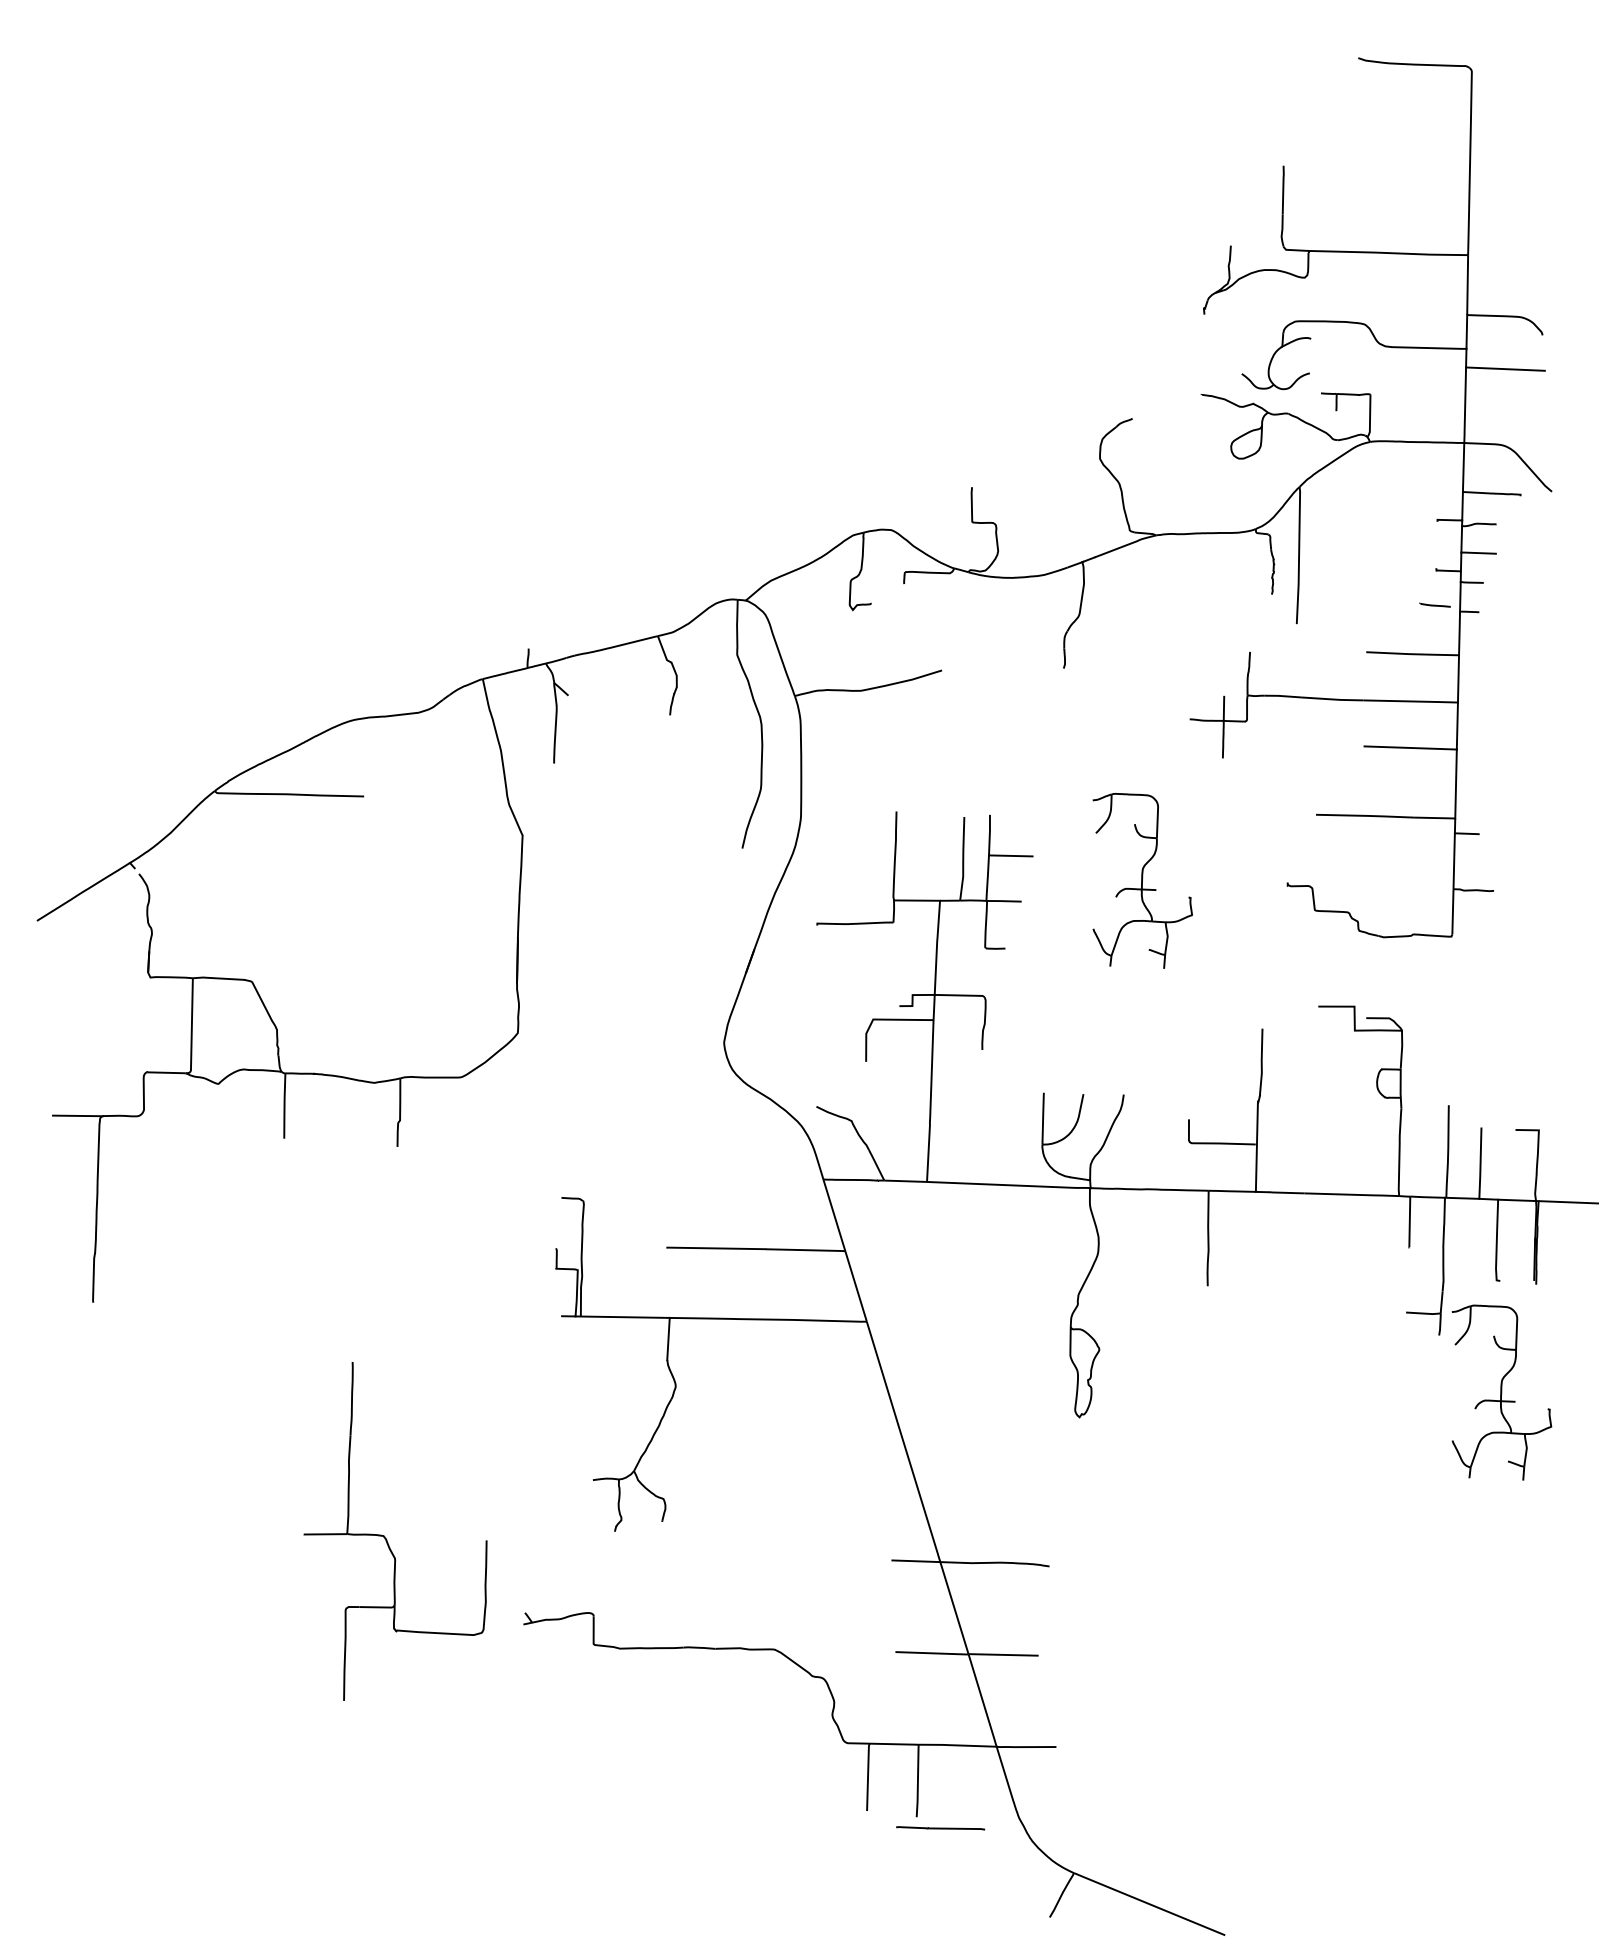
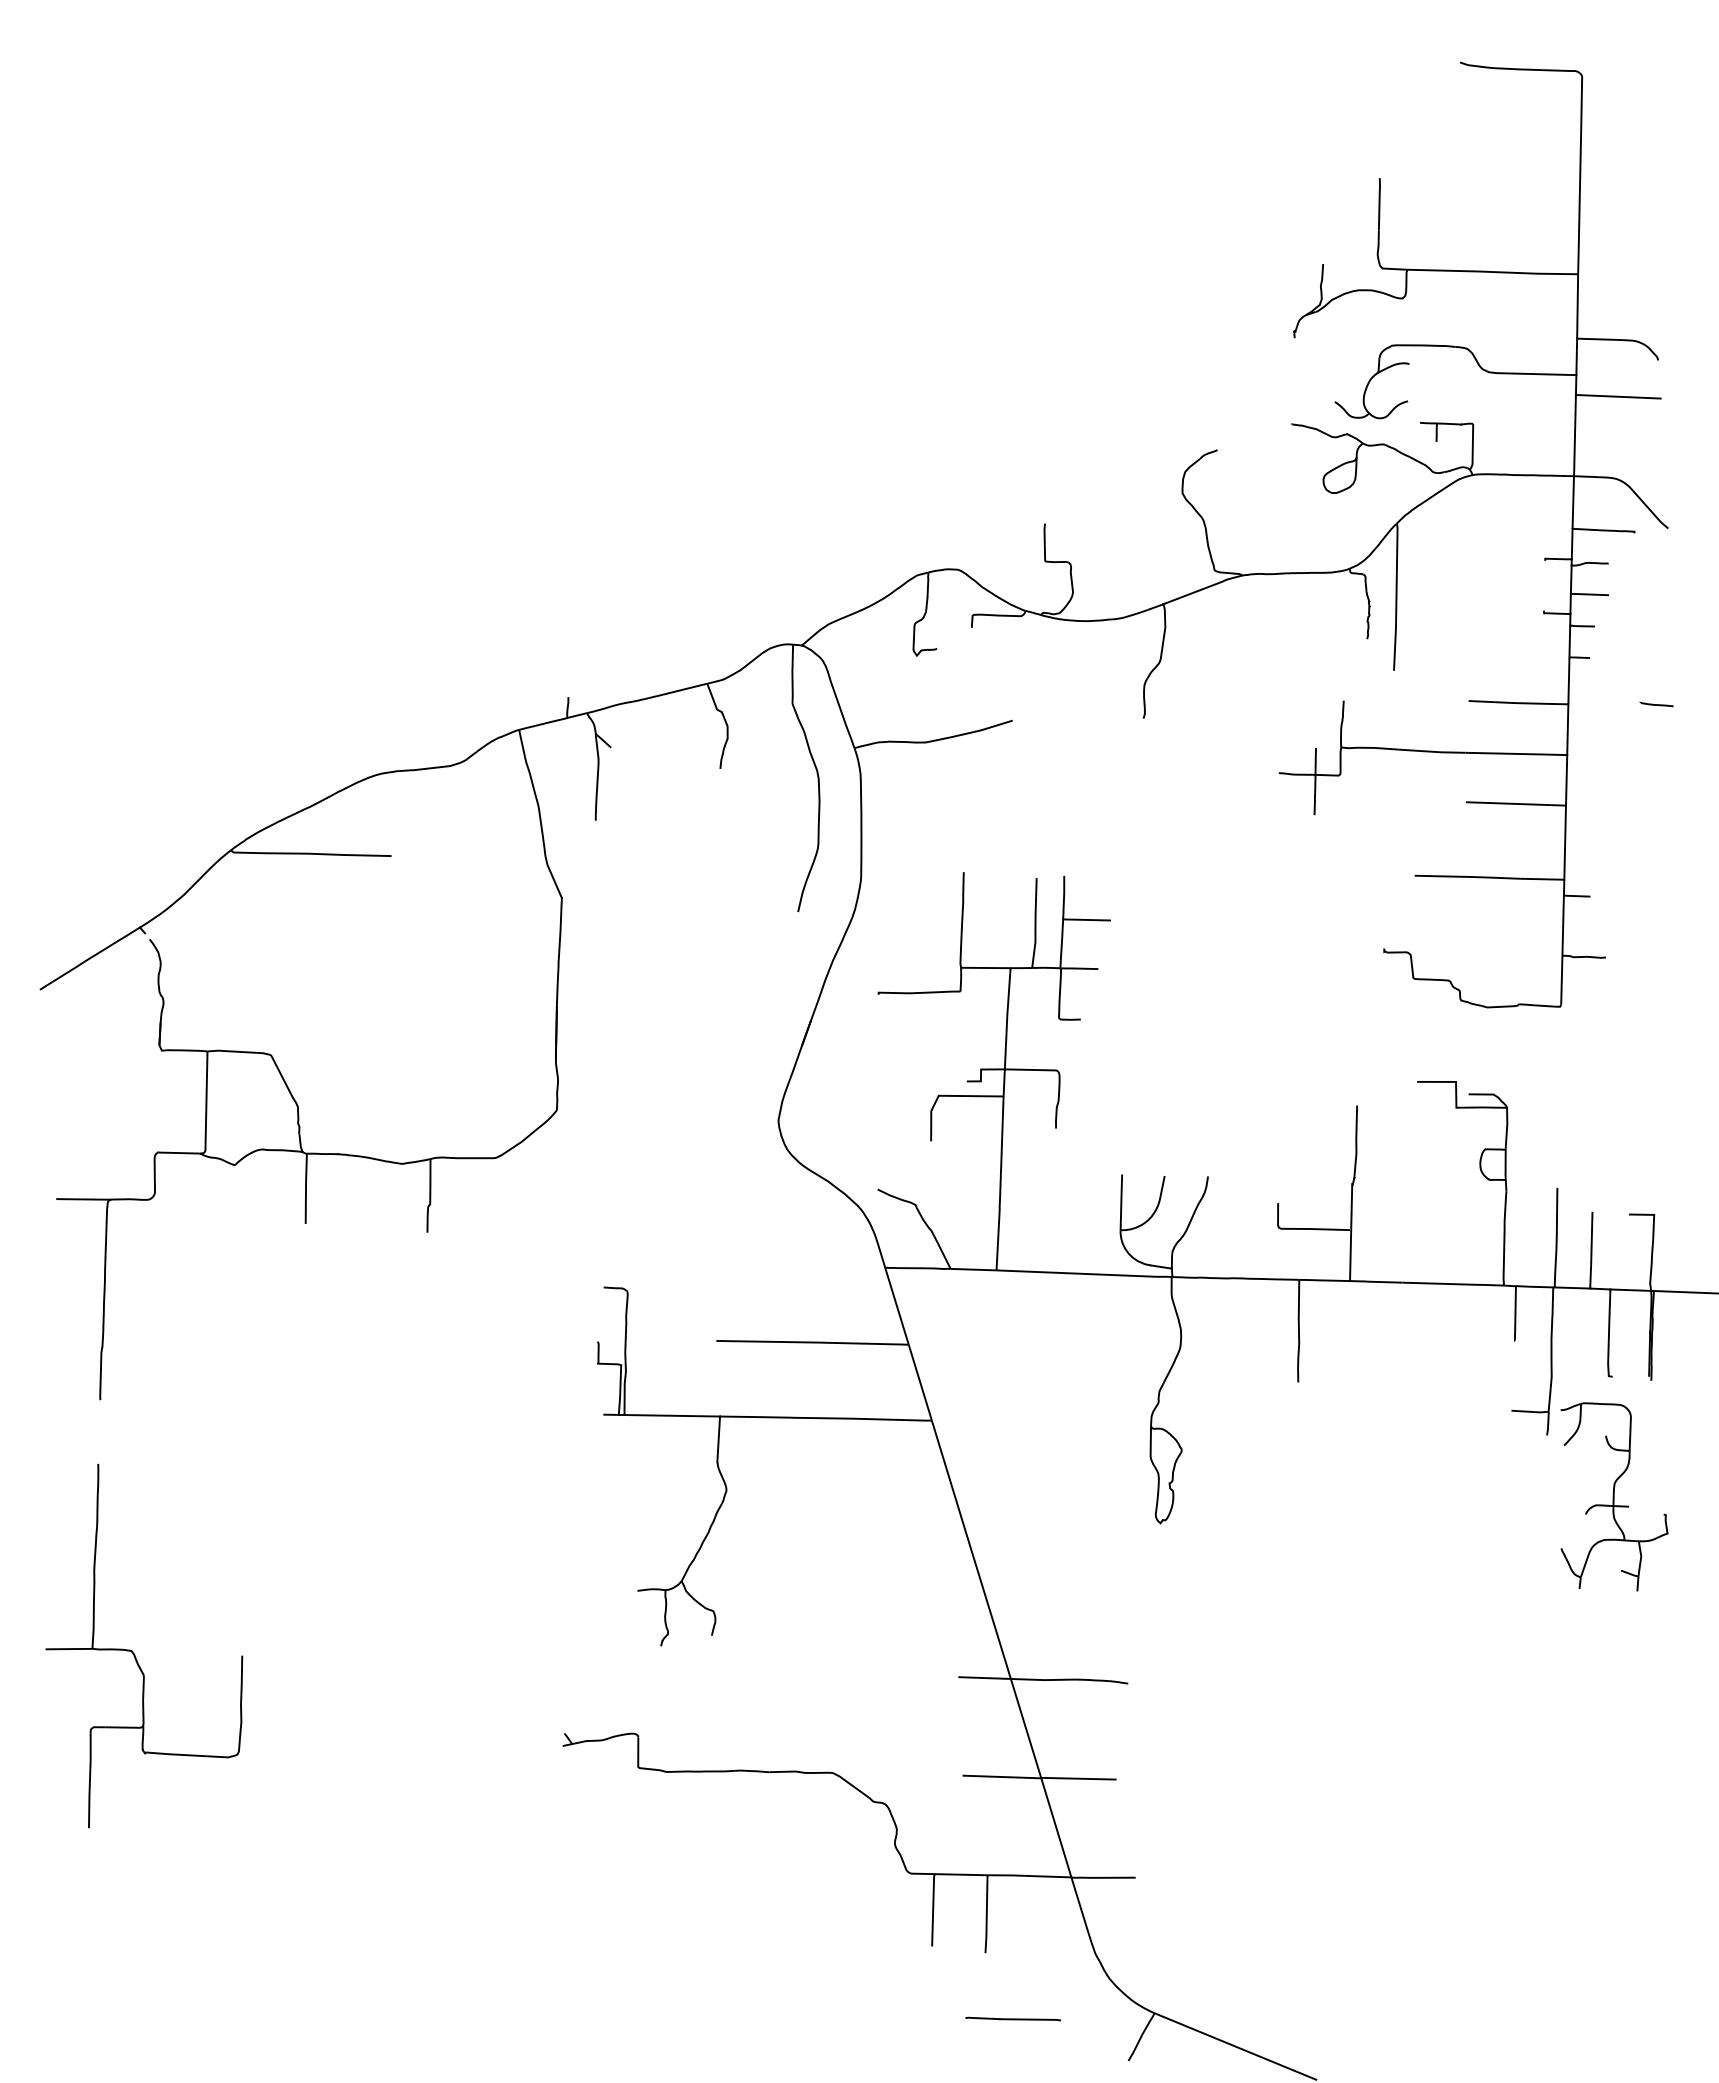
line: (1434, 605) -> (1656, 704), moved
part: (1142, 880) -> (1228, 946), removed
part: (387, 1539) -> (135, 1654), moved
line: (939, 1827) -> (1012, 2018), moved

